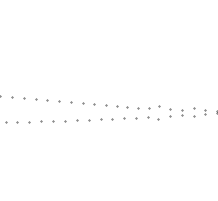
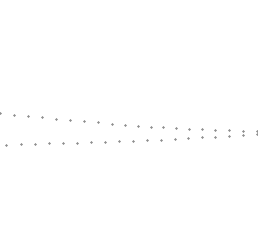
part: (159, 112) -> (188, 133), size x0.62
part: (193, 112) -> (229, 133), size x0.62

